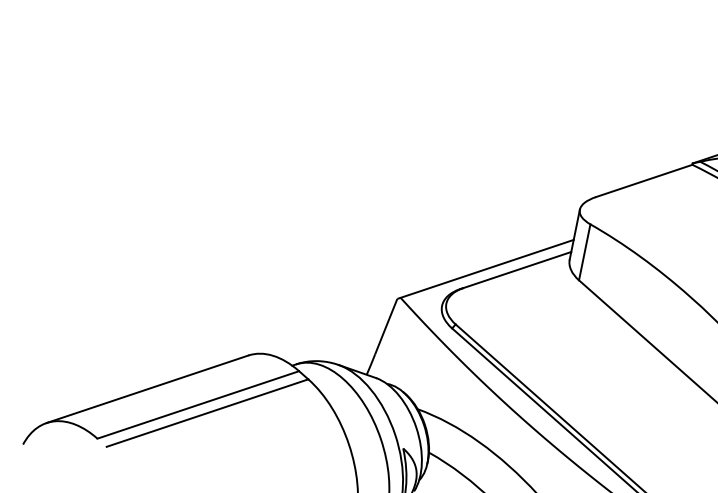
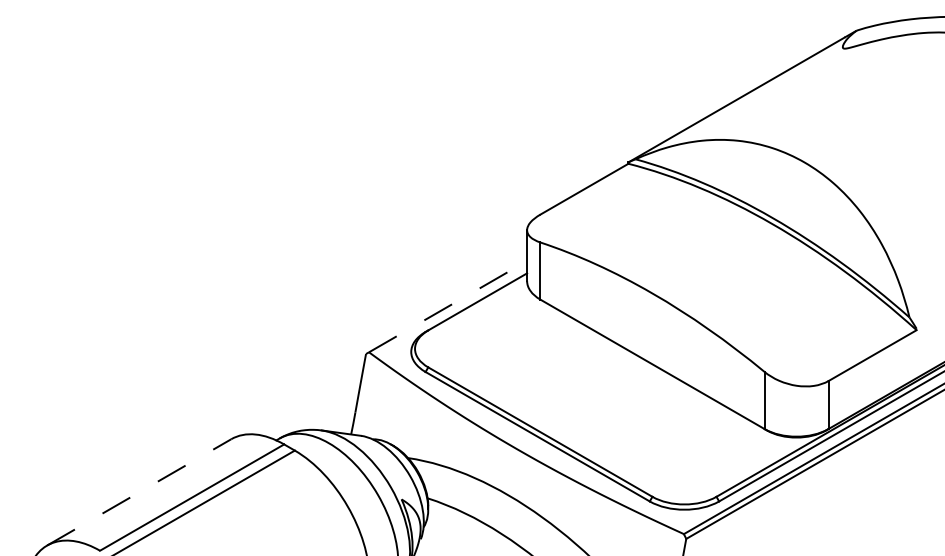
line: (487, 268) -> (448, 306), solid -> dashed
line: (147, 389) -> (139, 492), solid -> dashed

